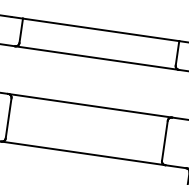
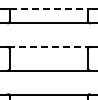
line: (102, 30) -> (49, 9), solid -> dashed
line: (89, 104) -> (48, 46), solid -> dashed

